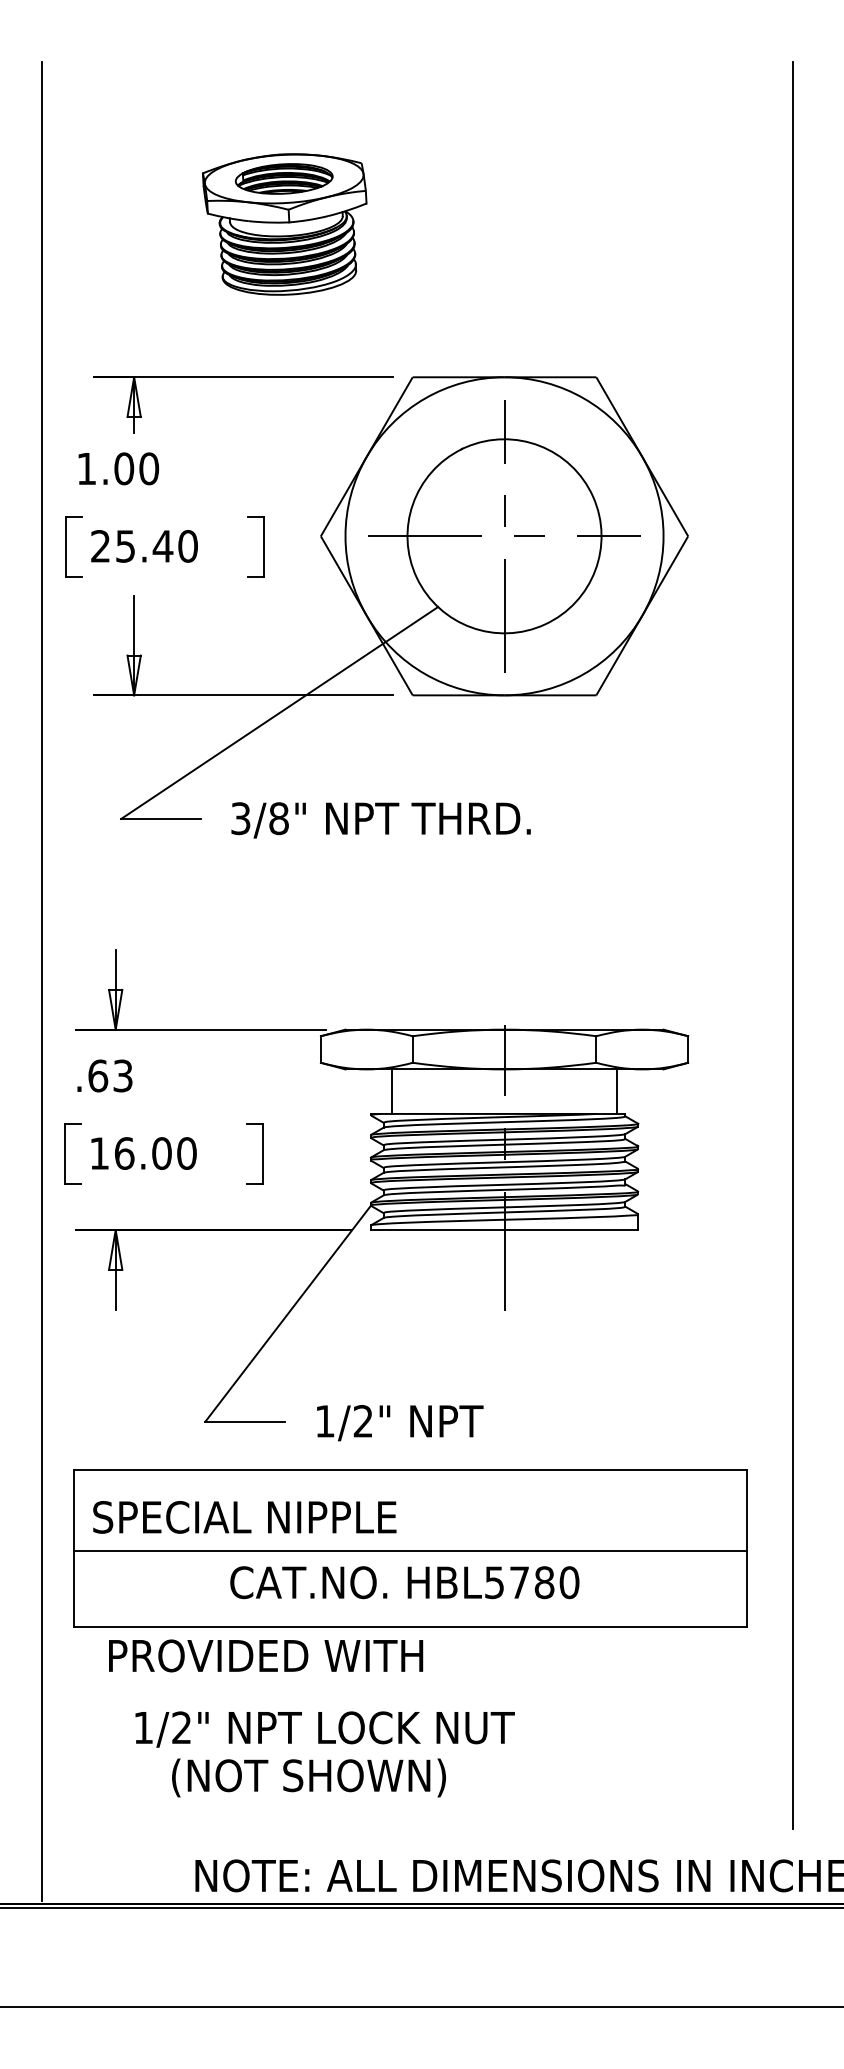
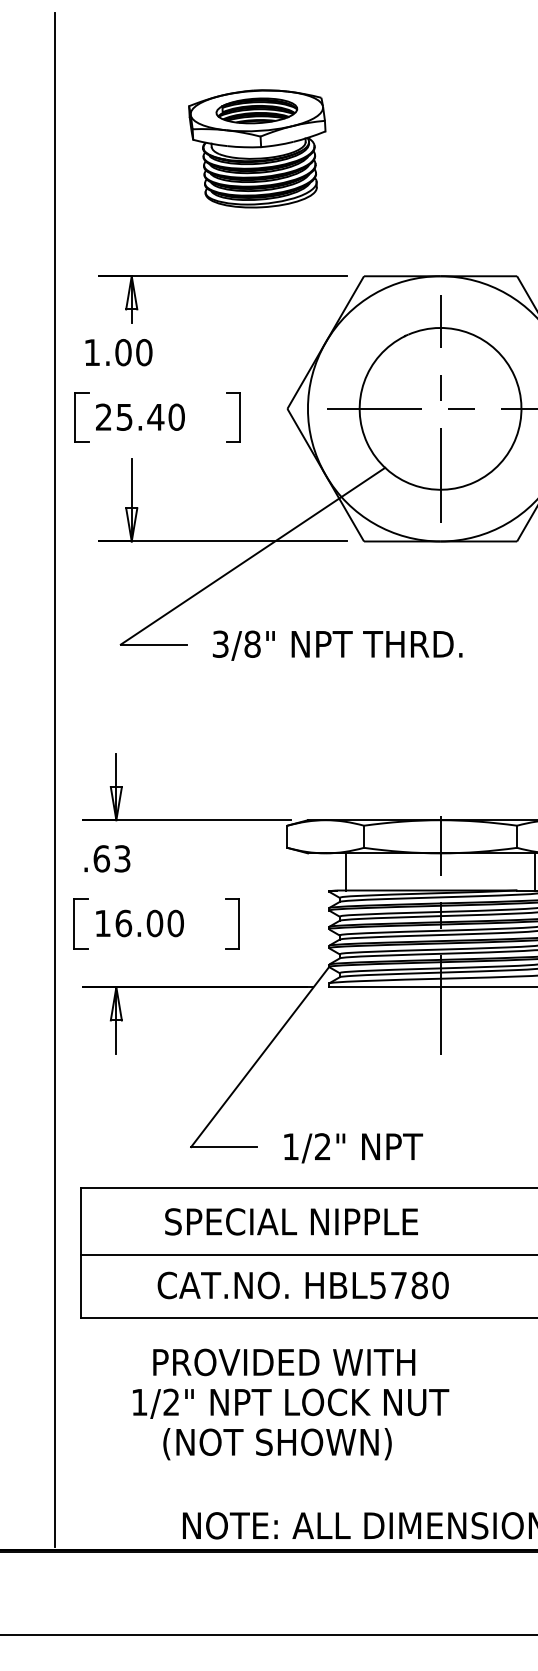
text: (244, 1517) -> (291, 1221), moved
text: (404, 1582) -> (302, 1285), moved
text: (266, 1655) -> (284, 1362), moved

